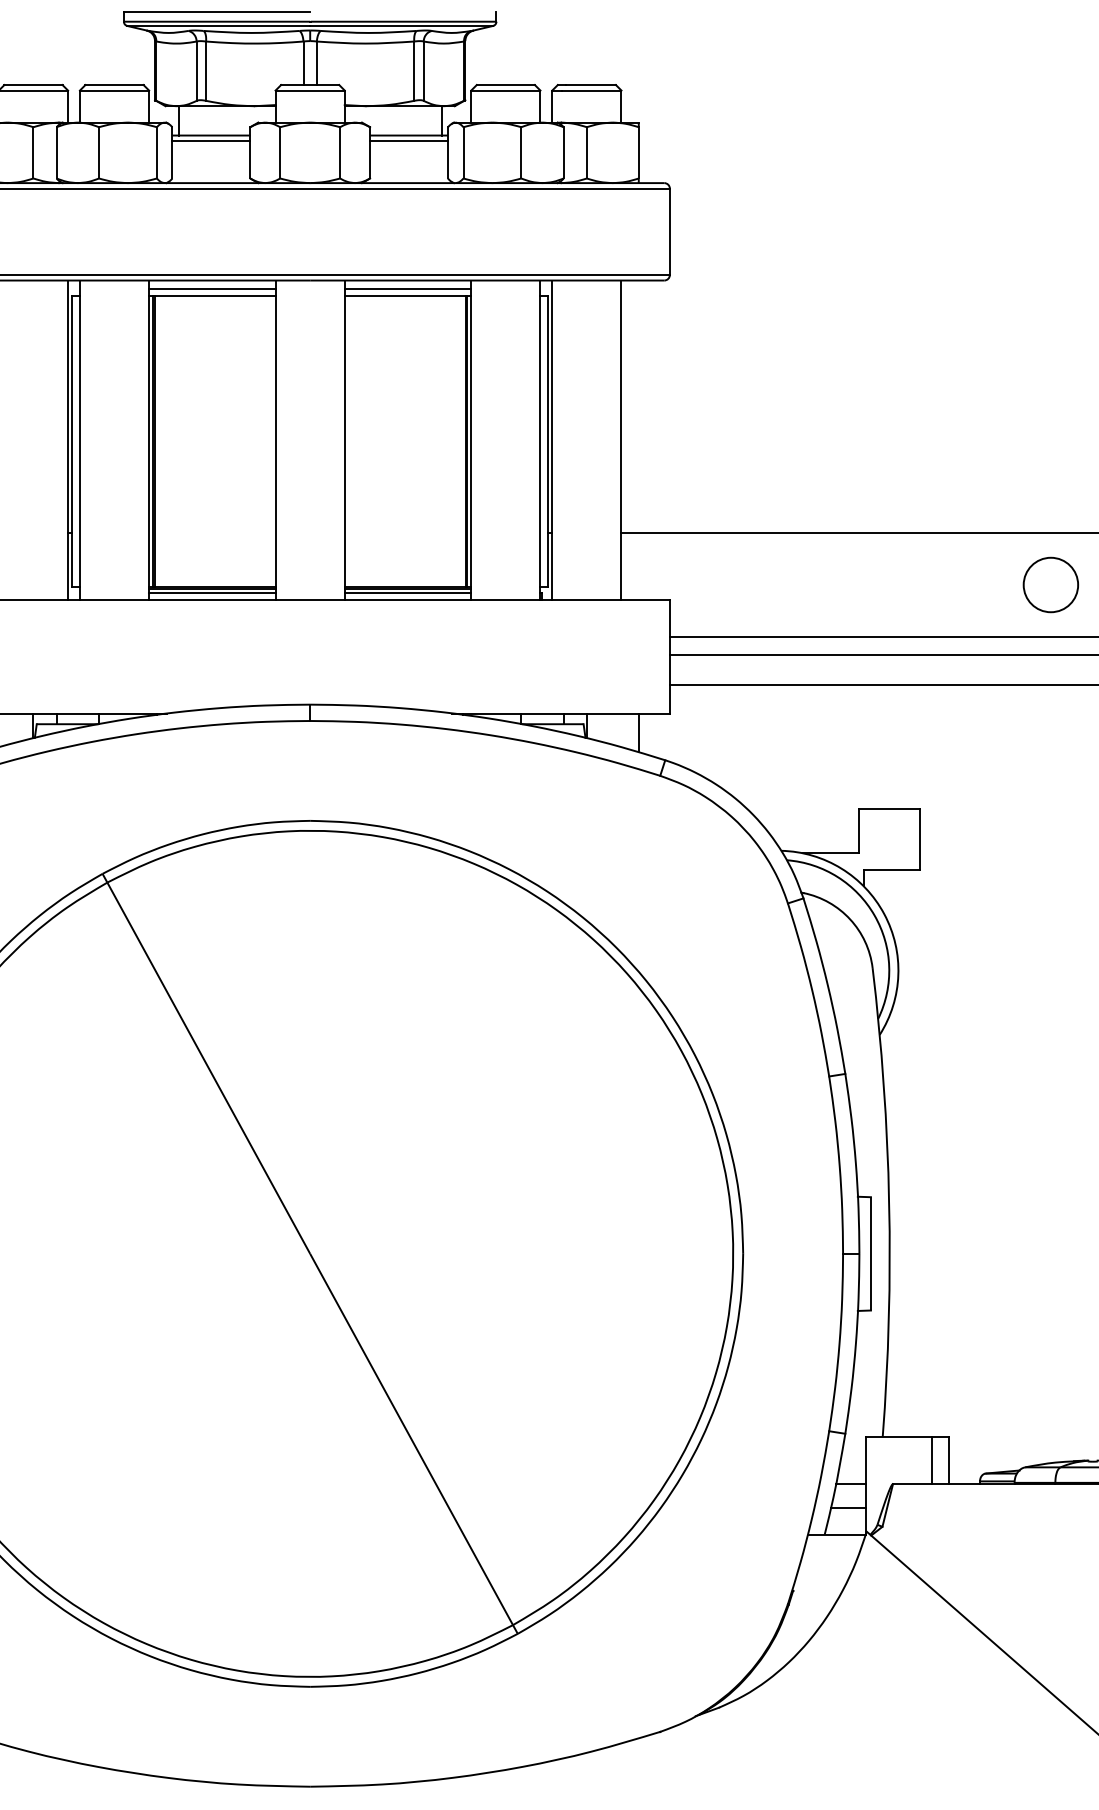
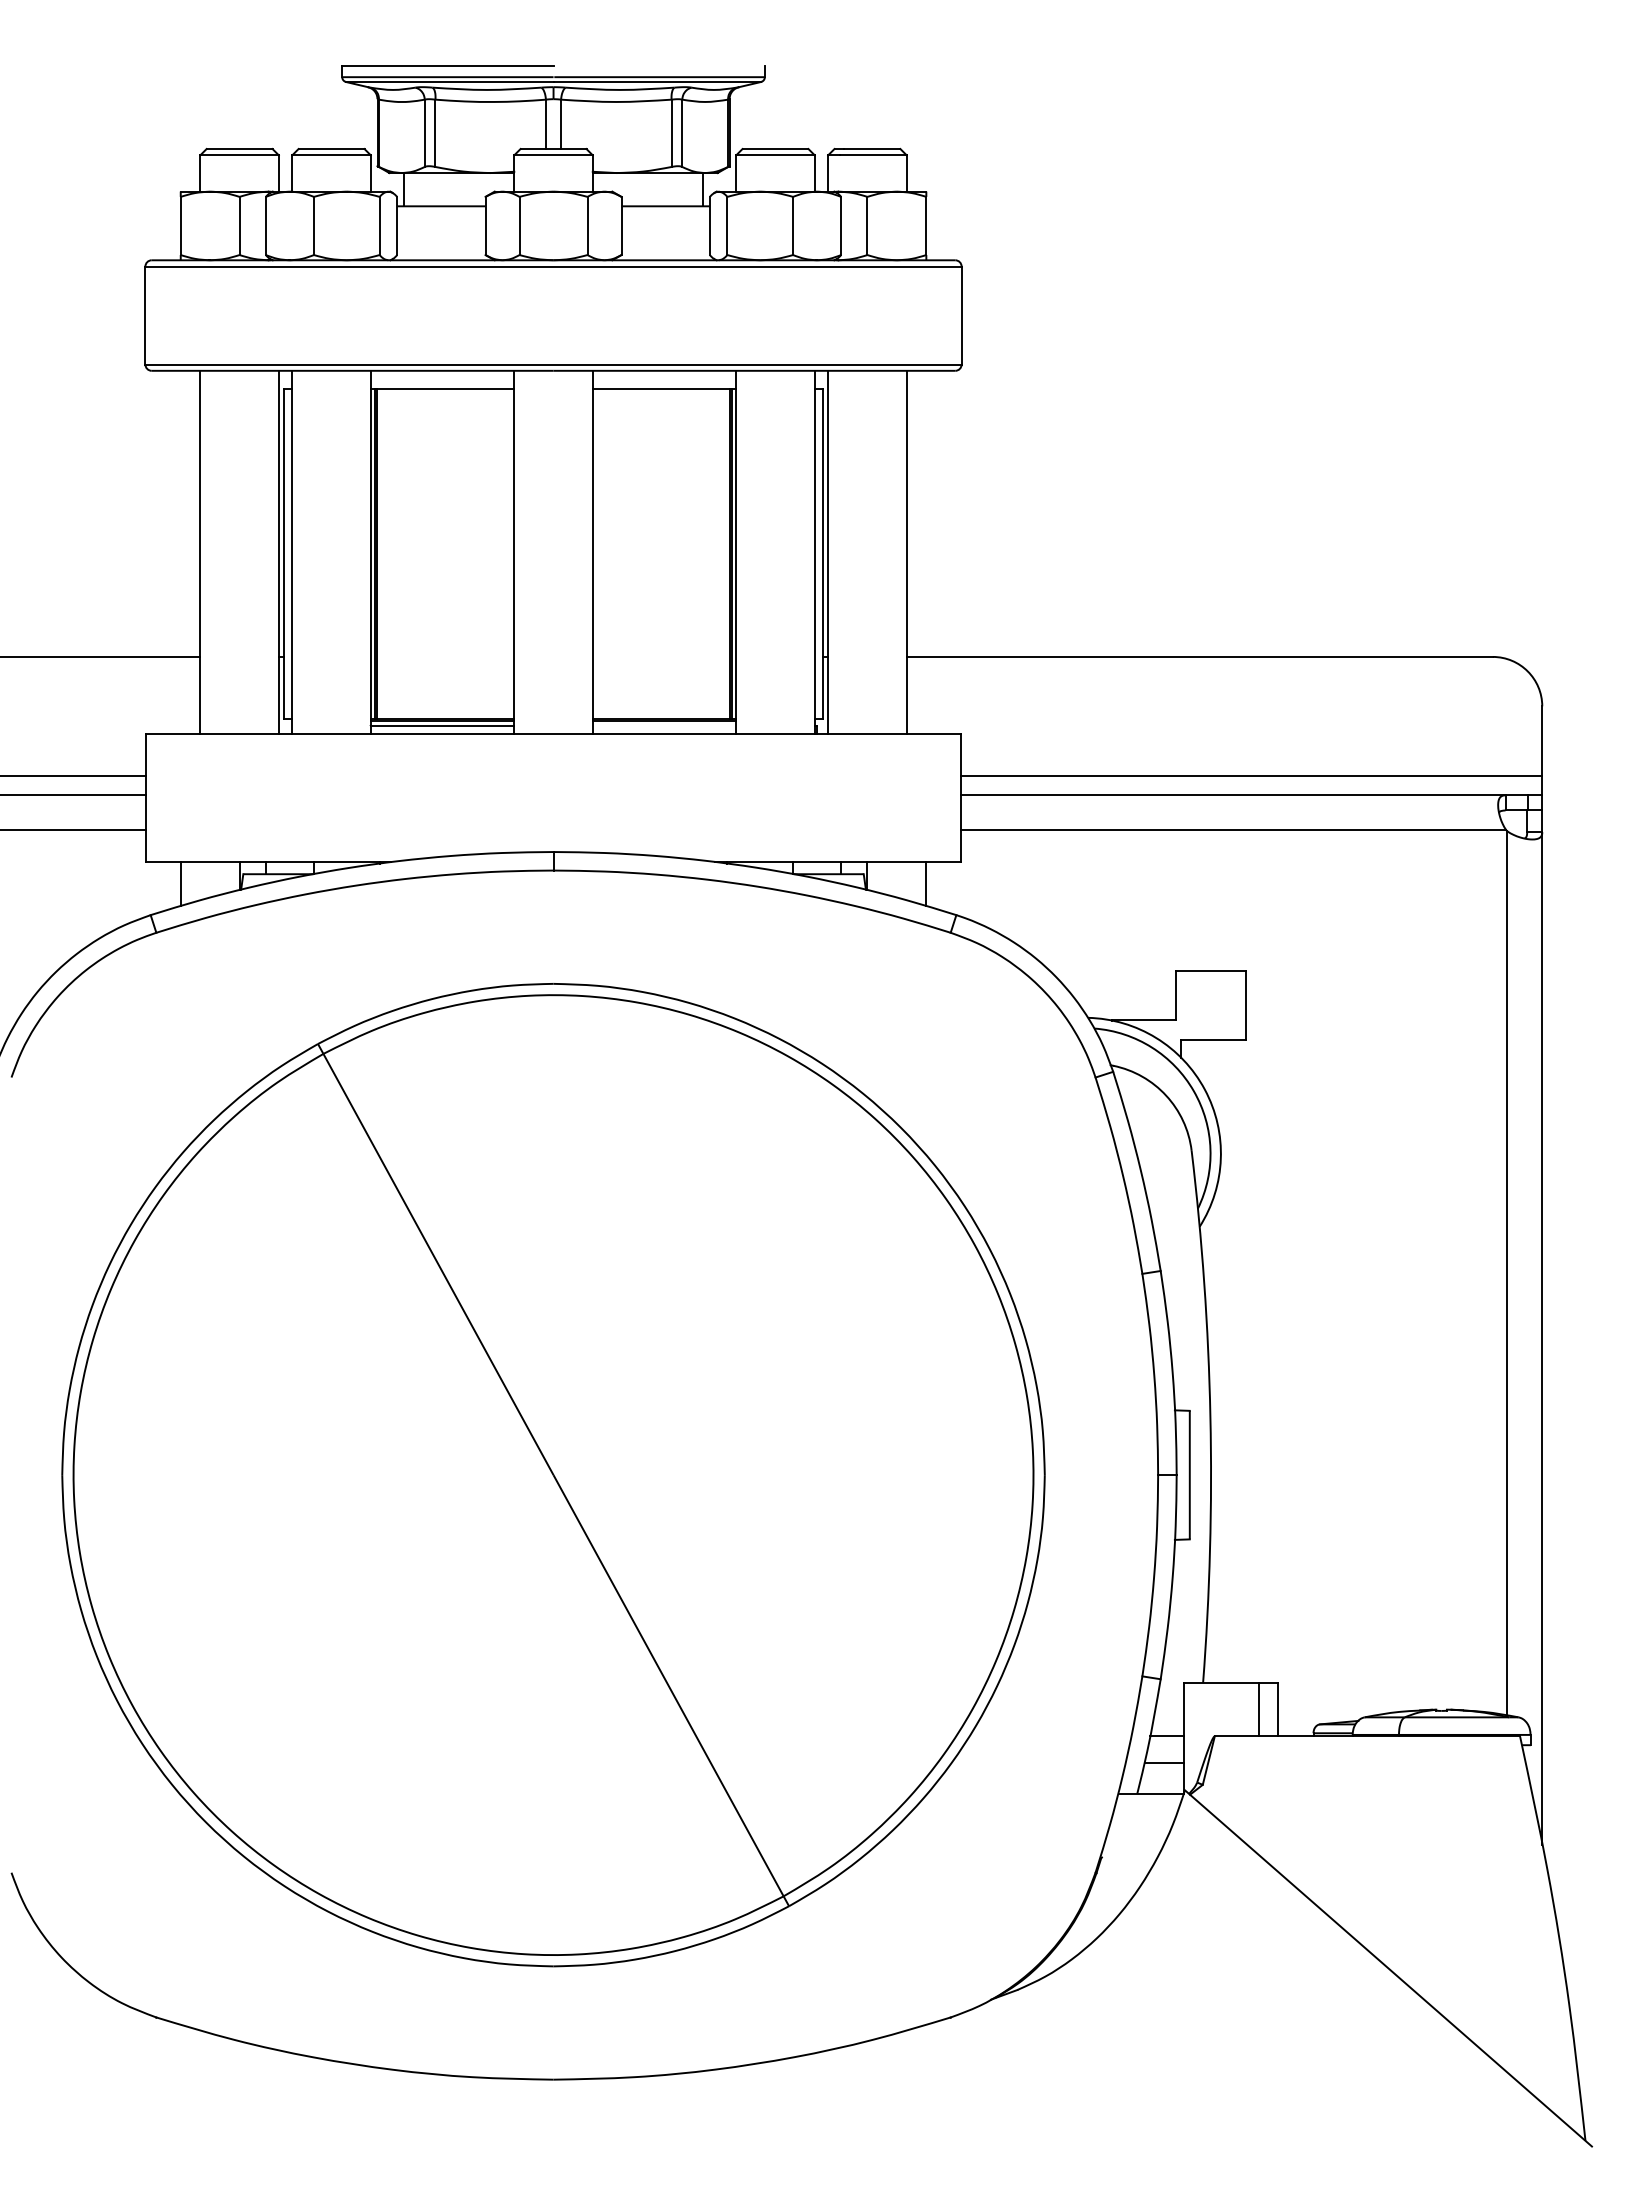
line: (211, 140) -> (441, 212), removed
line: (408, 140) -> (665, 212), removed
line: (212, 289) -> (442, 380), removed
line: (407, 289) -> (664, 380), removed
circle: (1050, 584) -> (1393, 715), removed
line: (407, 593) -> (664, 725), removed

